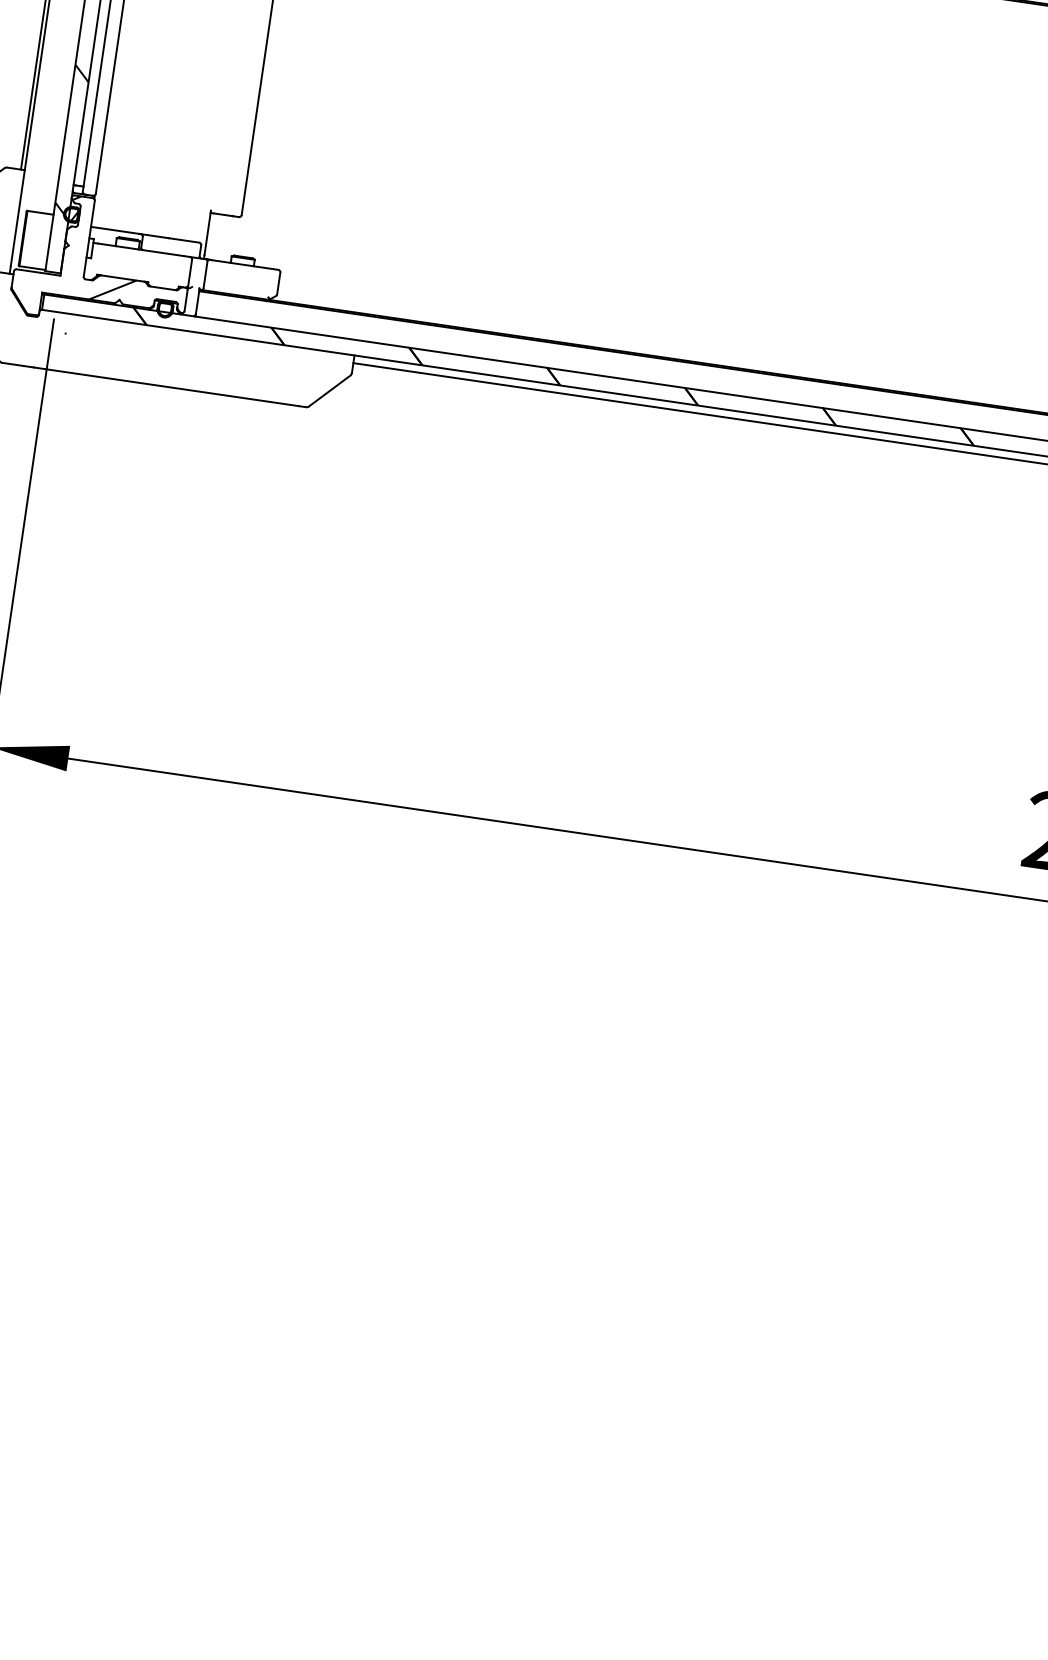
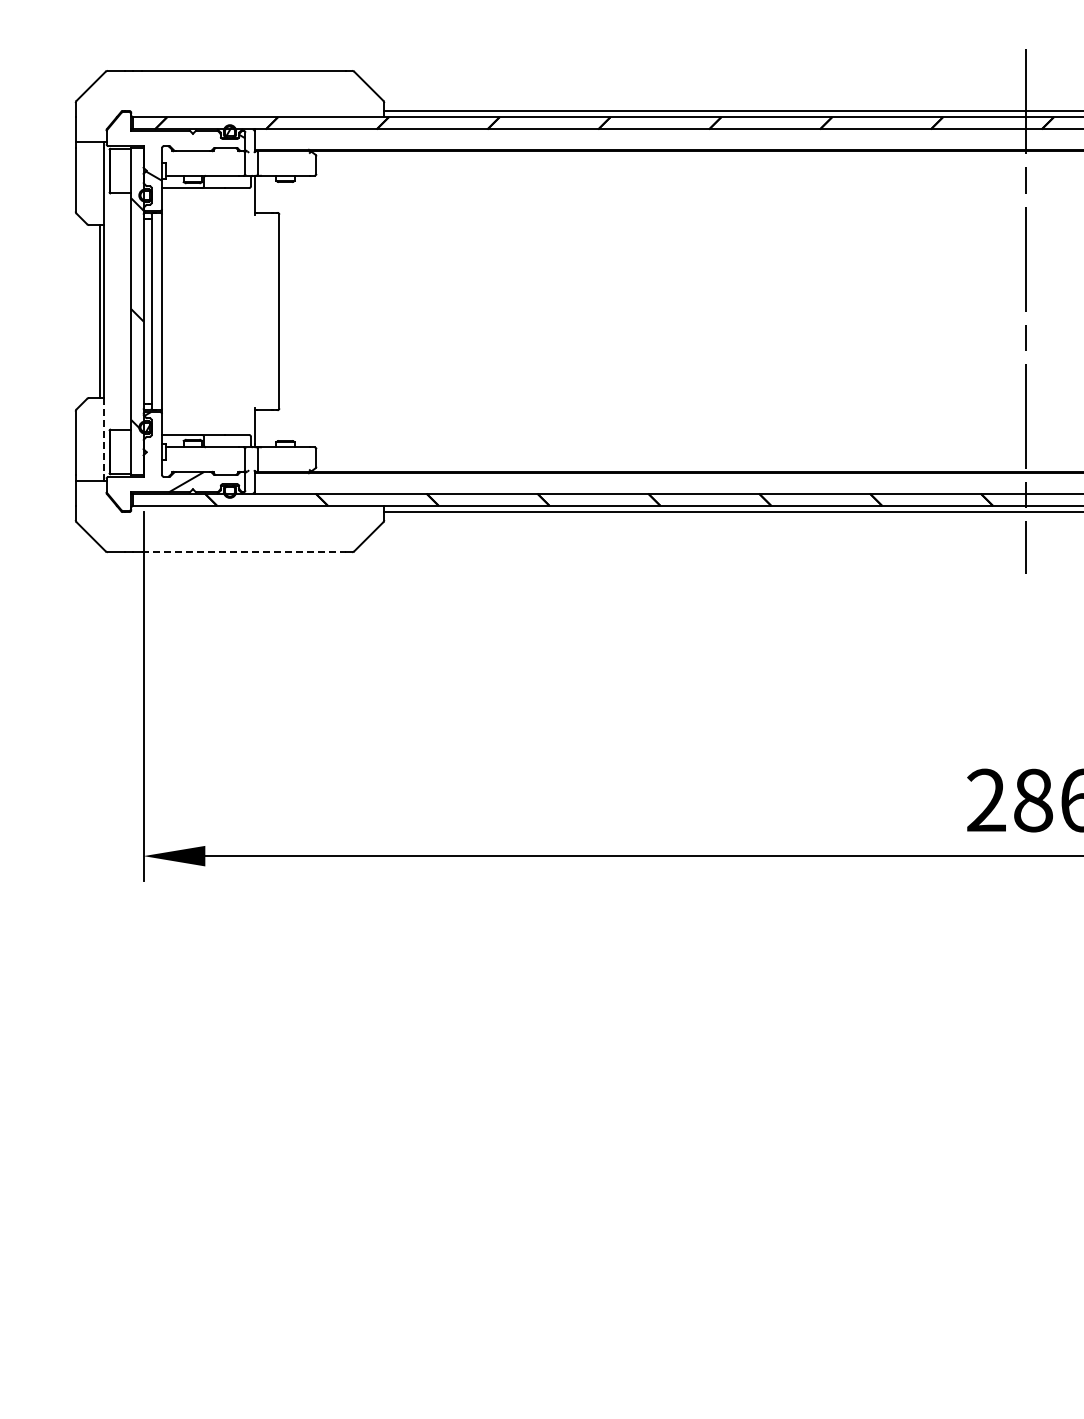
line: (17, 218) -> (103, 436), solid -> dashed
line: (172, 388) -> (244, 552), solid -> dashed

